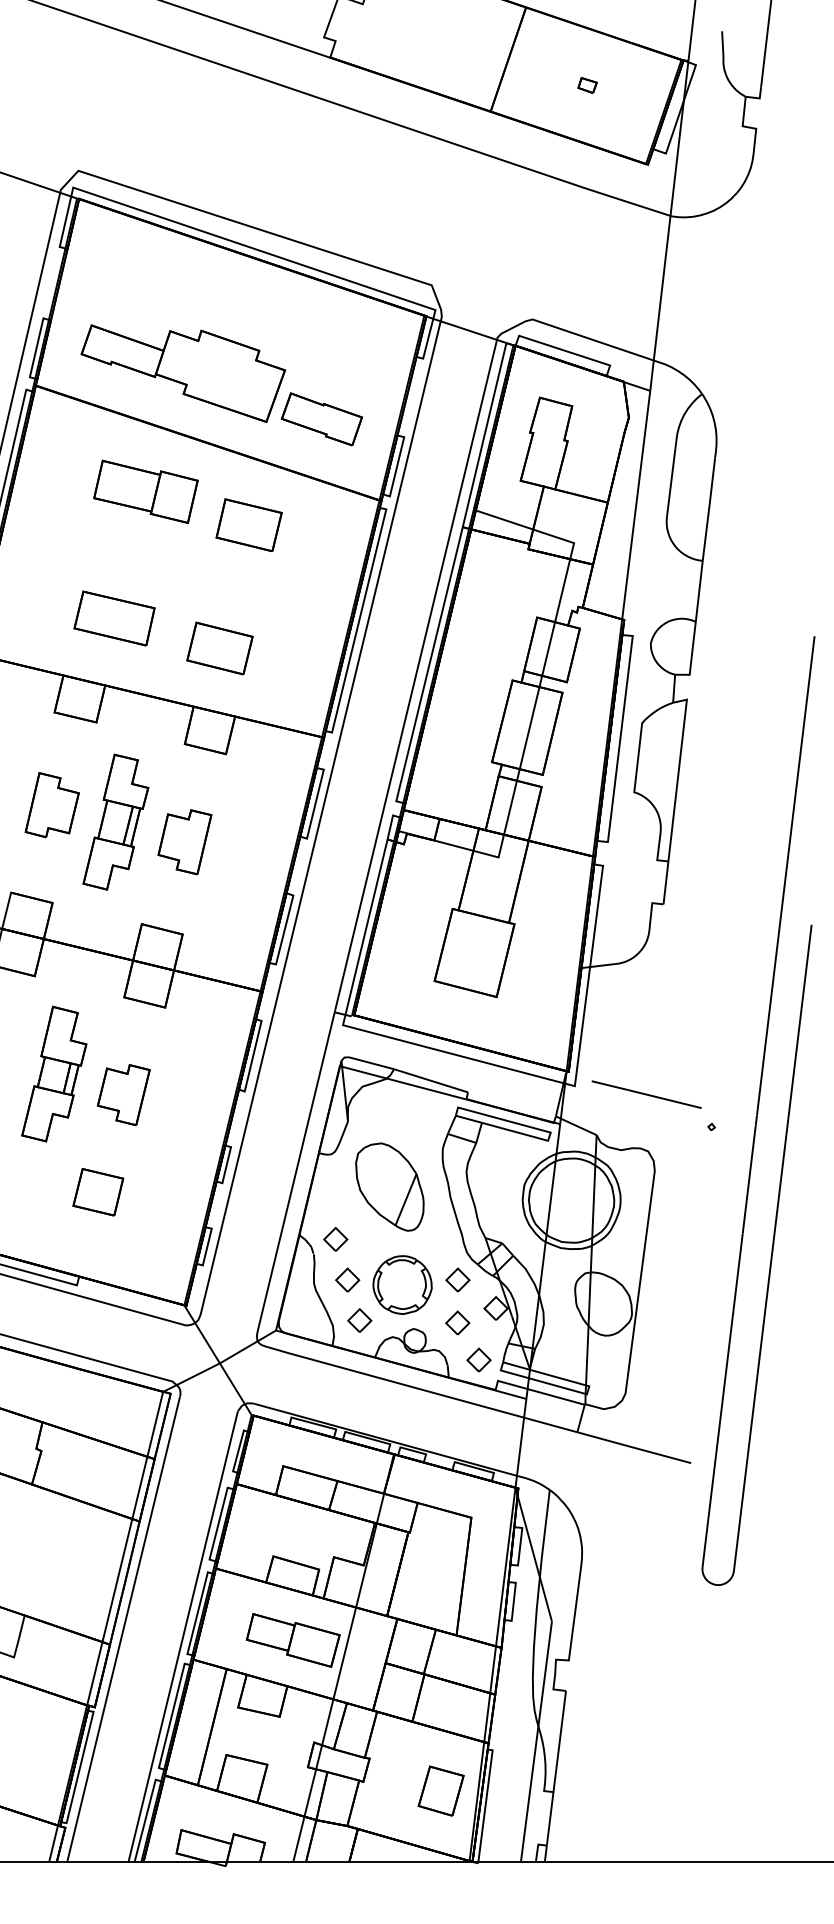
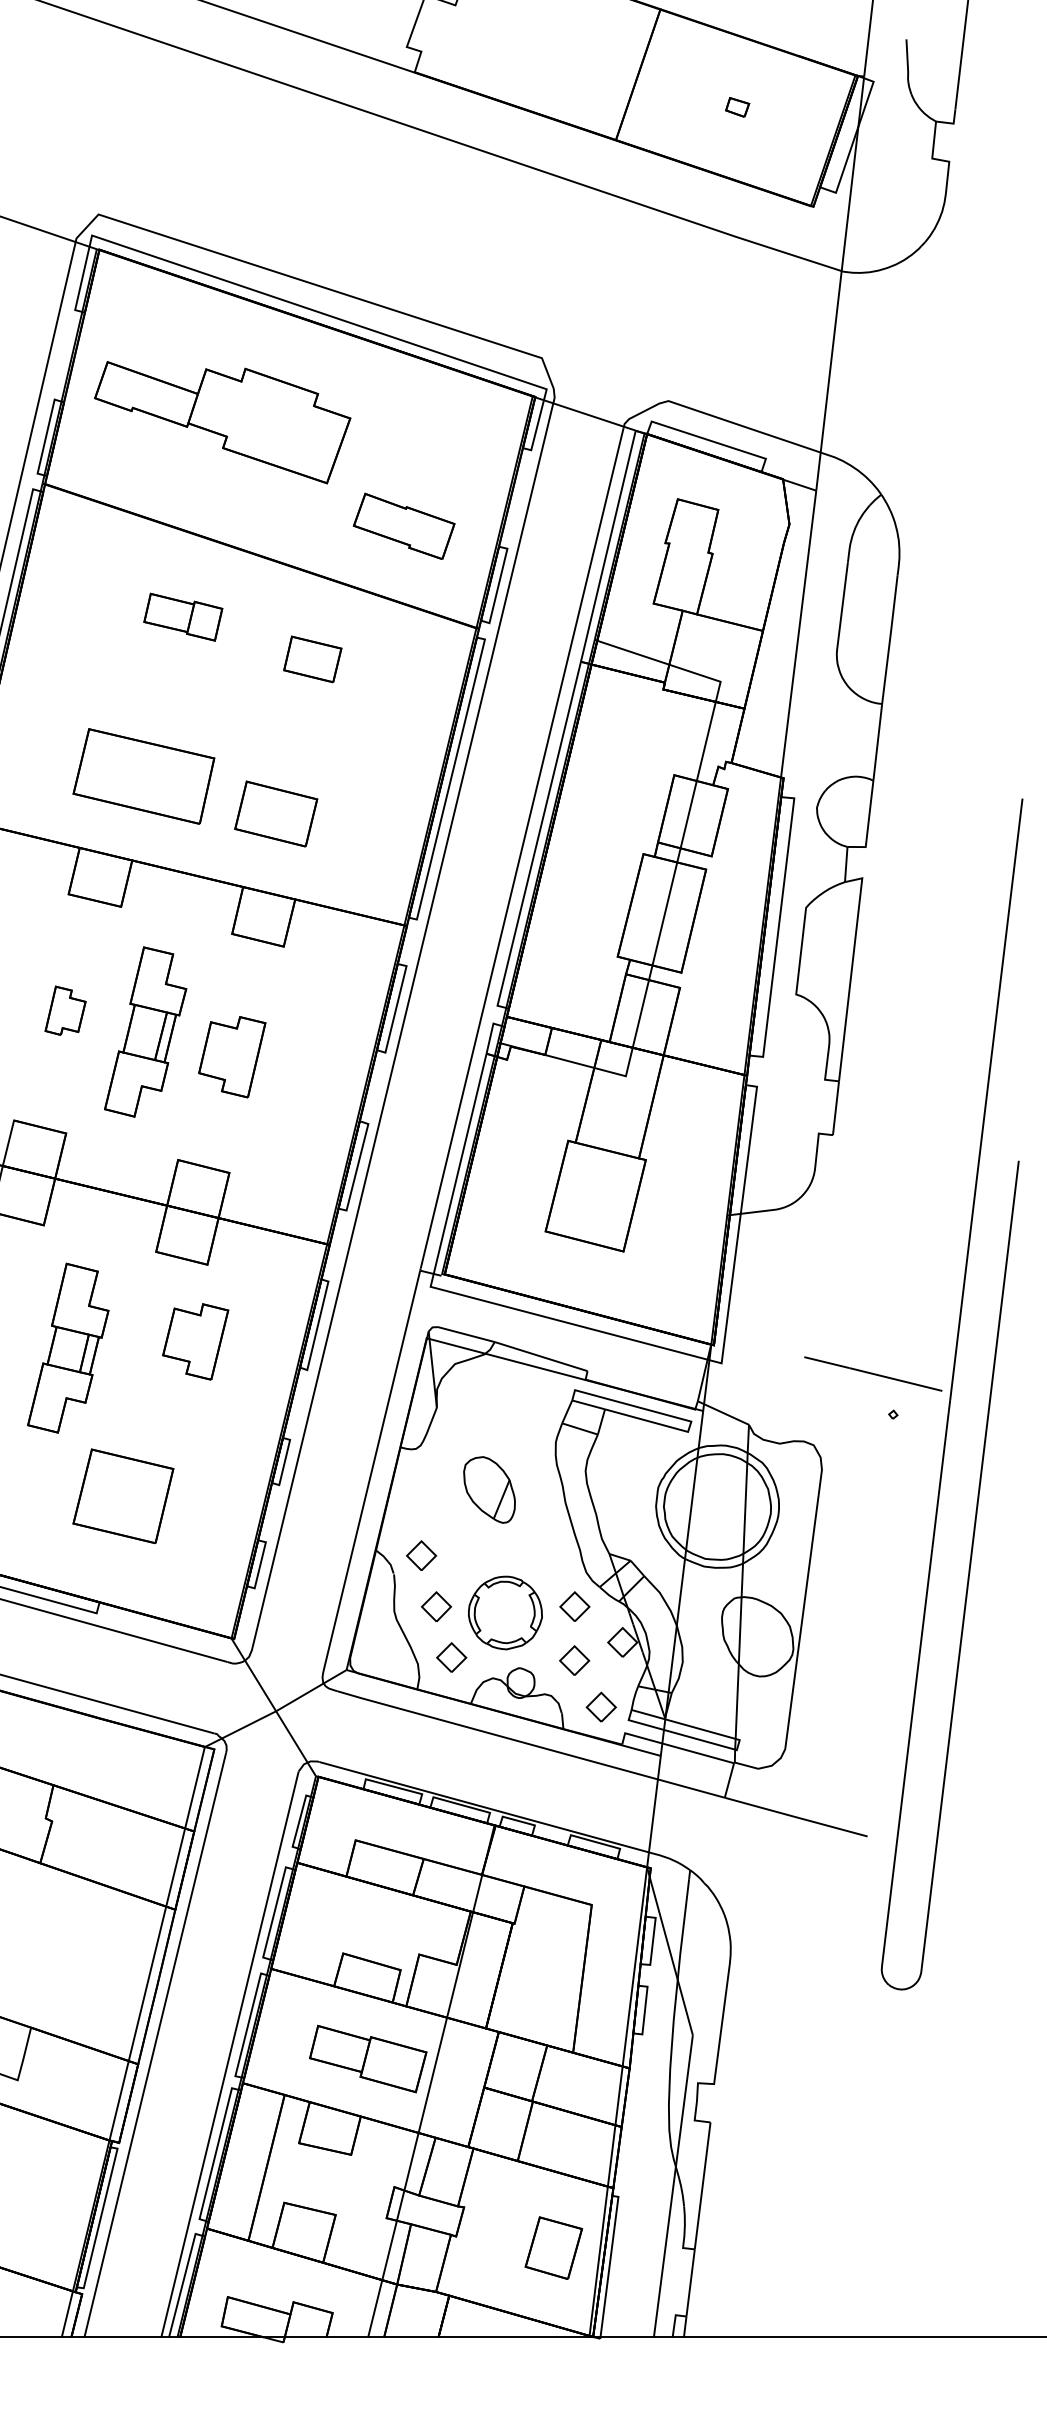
part: (182, 373) -> (221, 422), moved
part: (145, 491) -> (182, 616), size x0.6
part: (248, 525) -> (312, 659), size x0.7
part: (114, 618) -> (143, 776), size x1.4
part: (51, 805) -> (64, 1011), size x0.6
line: (646, 1094) -> (873, 1373), moved
part: (123, 1095) -> (195, 1342), moved
part: (389, 1186) -> (488, 1489), size x0.6
part: (98, 1192) -> (123, 1496), size x1.6

